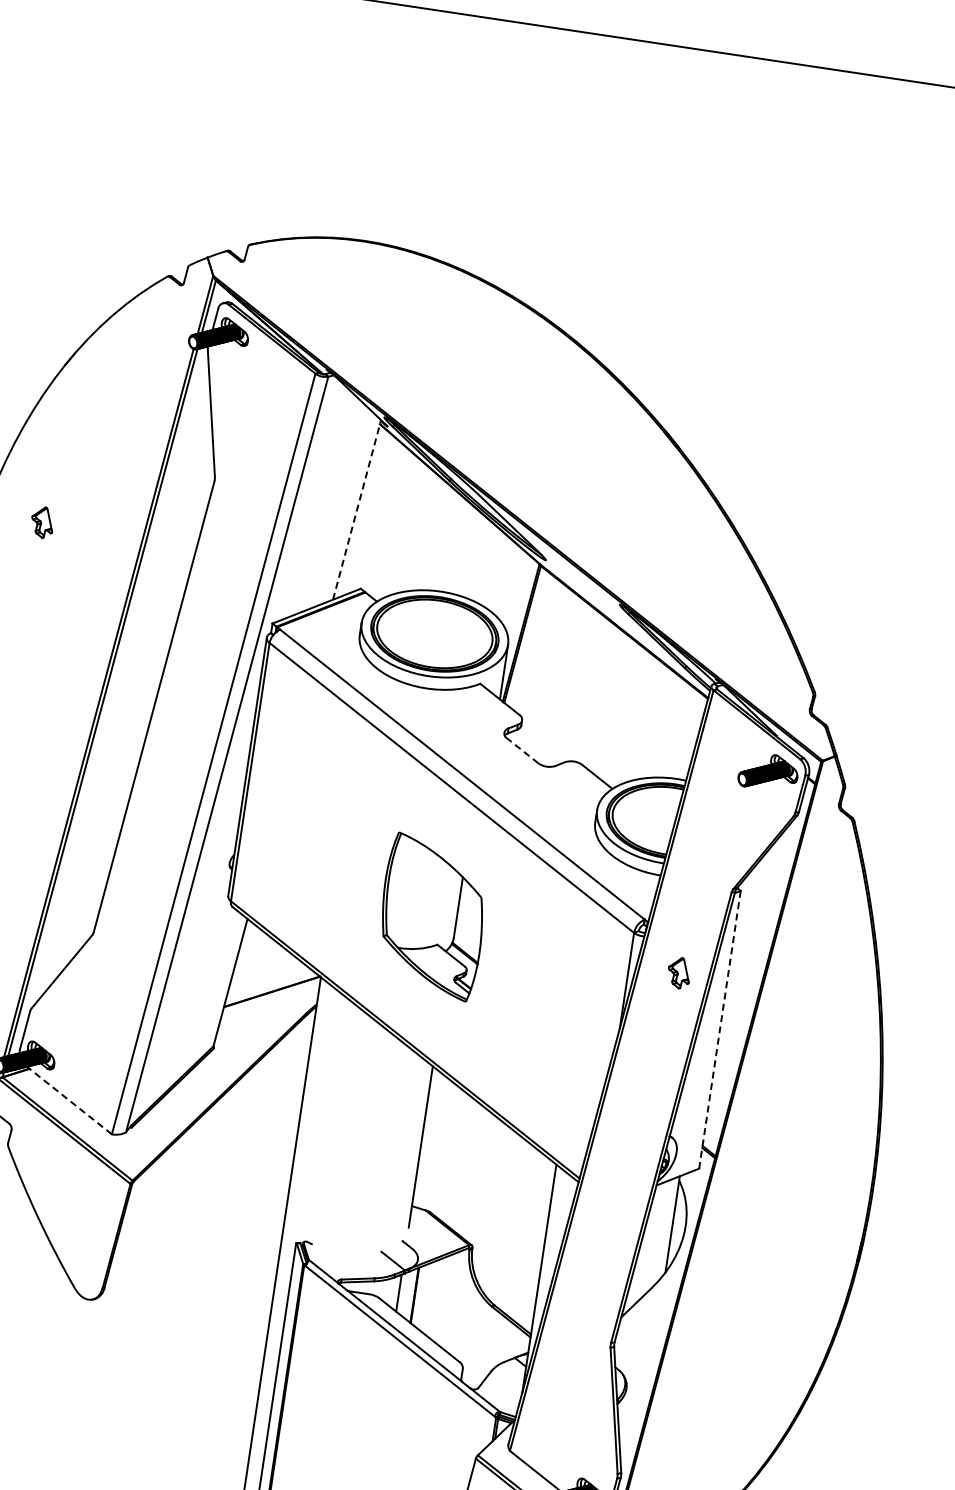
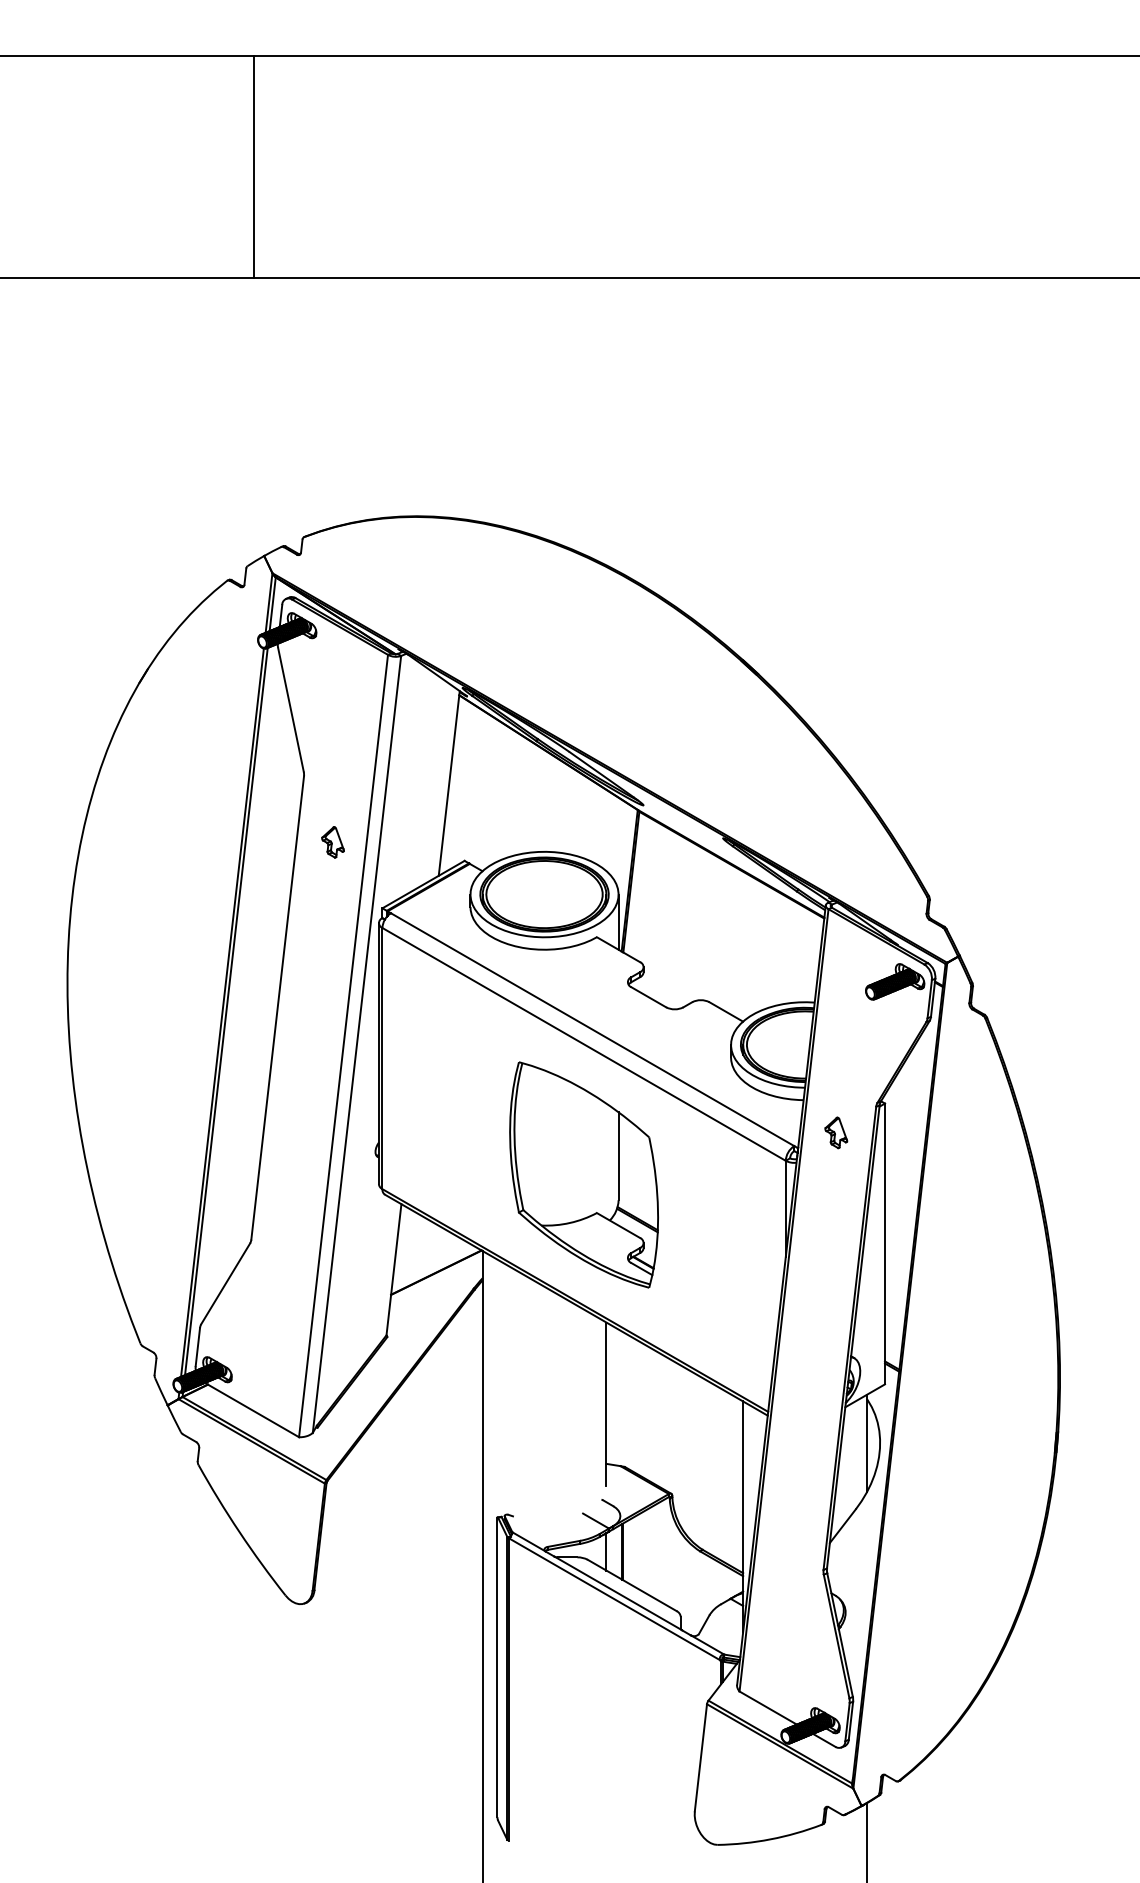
line: (357, 510) -> (449, 783), dashed -> solid
part: (41, 522) -> (332, 842), moved
line: (522, 751) -> (648, 997), dashed -> solid
part: (432, 916) -> (583, 1174), size x1.43
part: (679, 972) -> (836, 1132), moved
line: (720, 1030) -> (885, 1244), dashed -> solid
line: (68, 1099) -> (251, 1409), dashed -> solid

